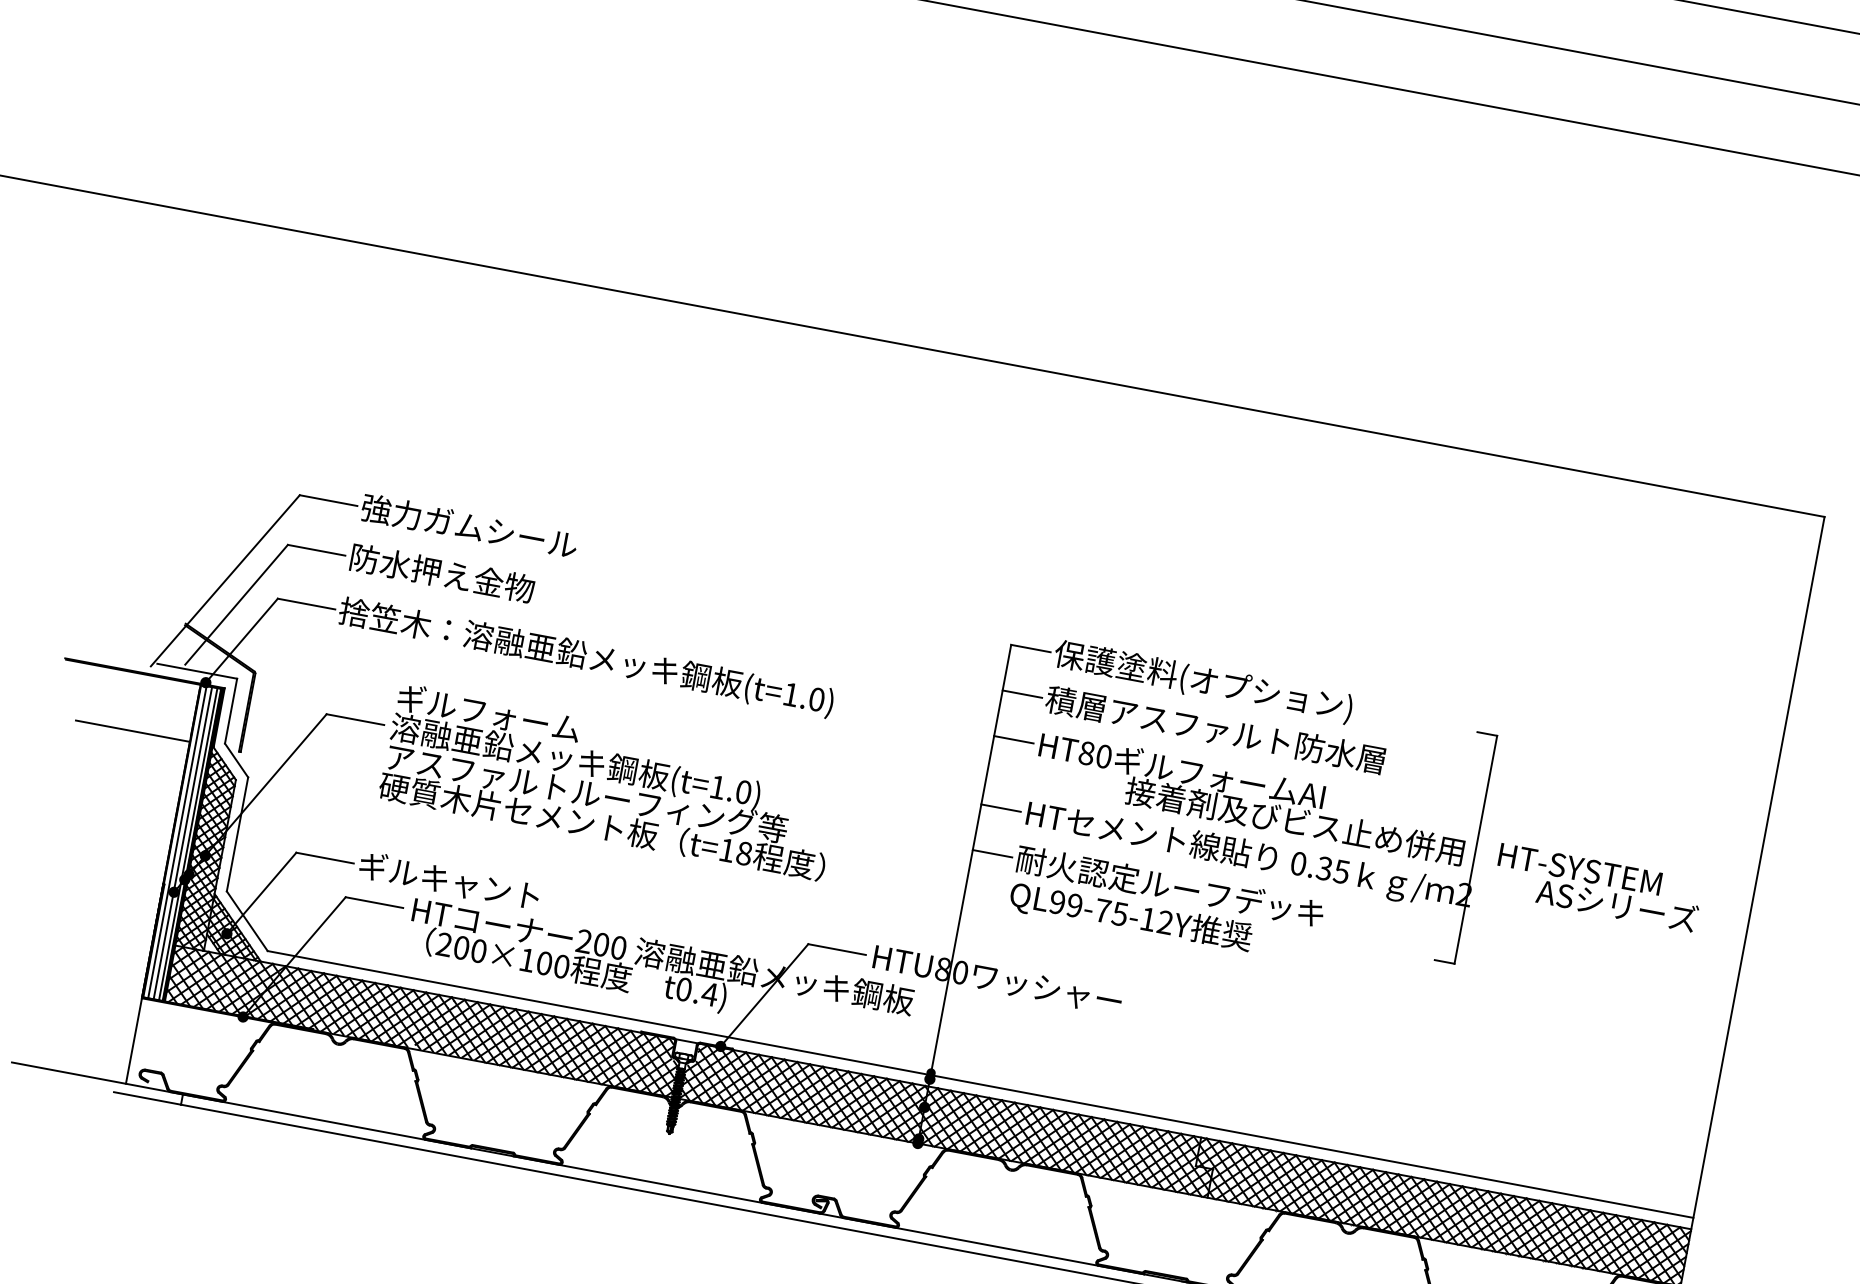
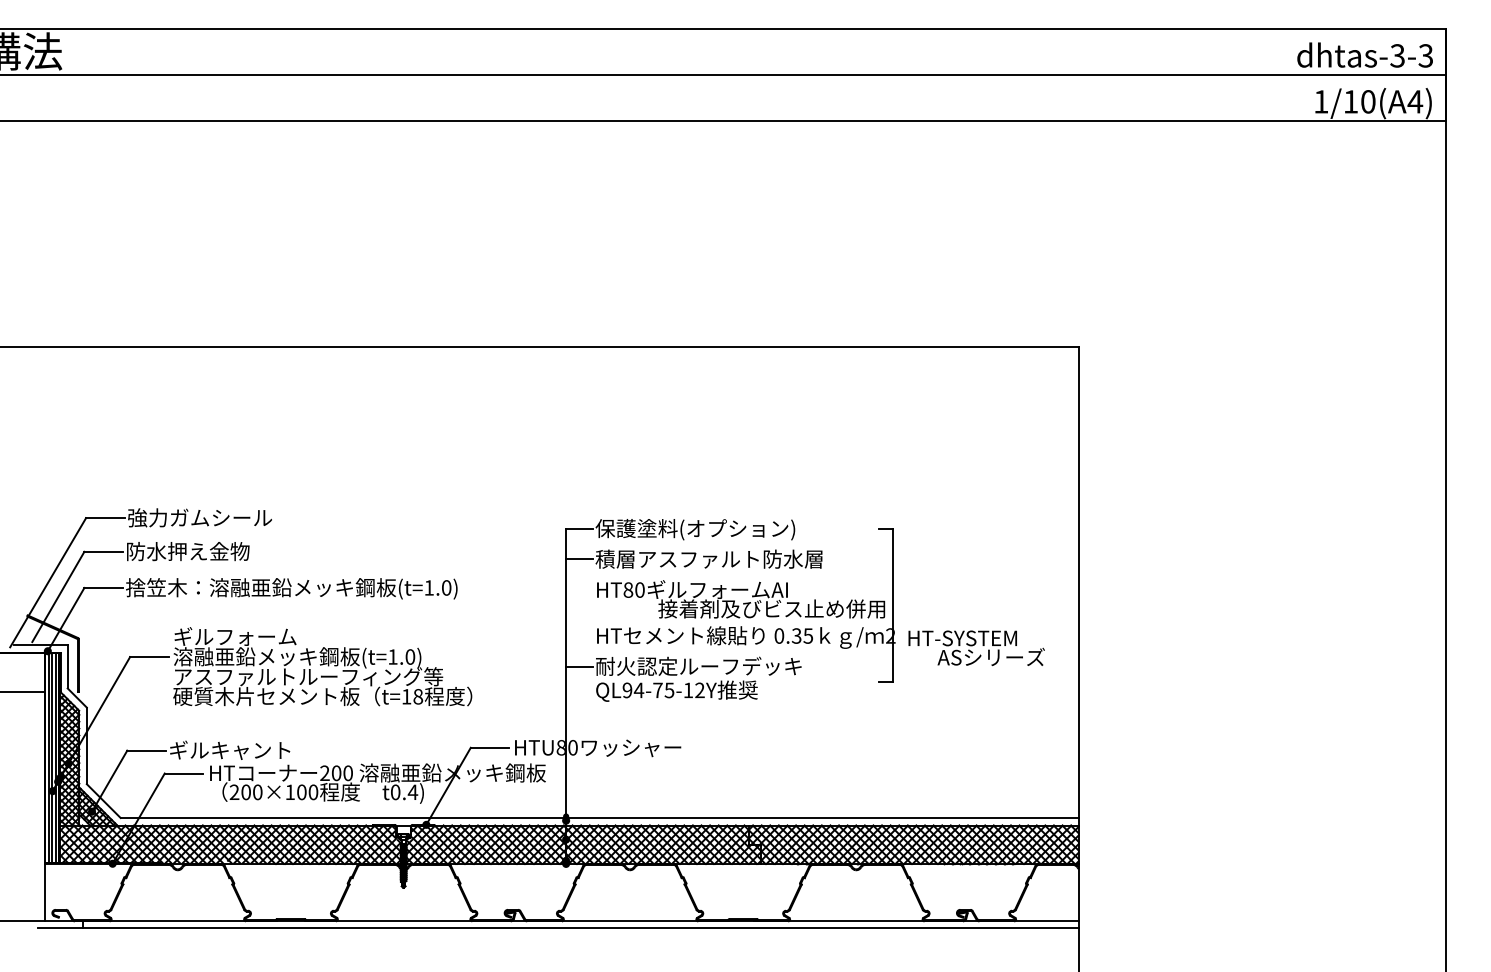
line: (1013, 740) -> (579, 590), removed
line: (1001, 808) -> (579, 636), removed
text: (1598, 886) -> (976, 647), moved
text: (1073, 905) -> (638, 690), QL99-75-12Y -> QL94-75-12Y

